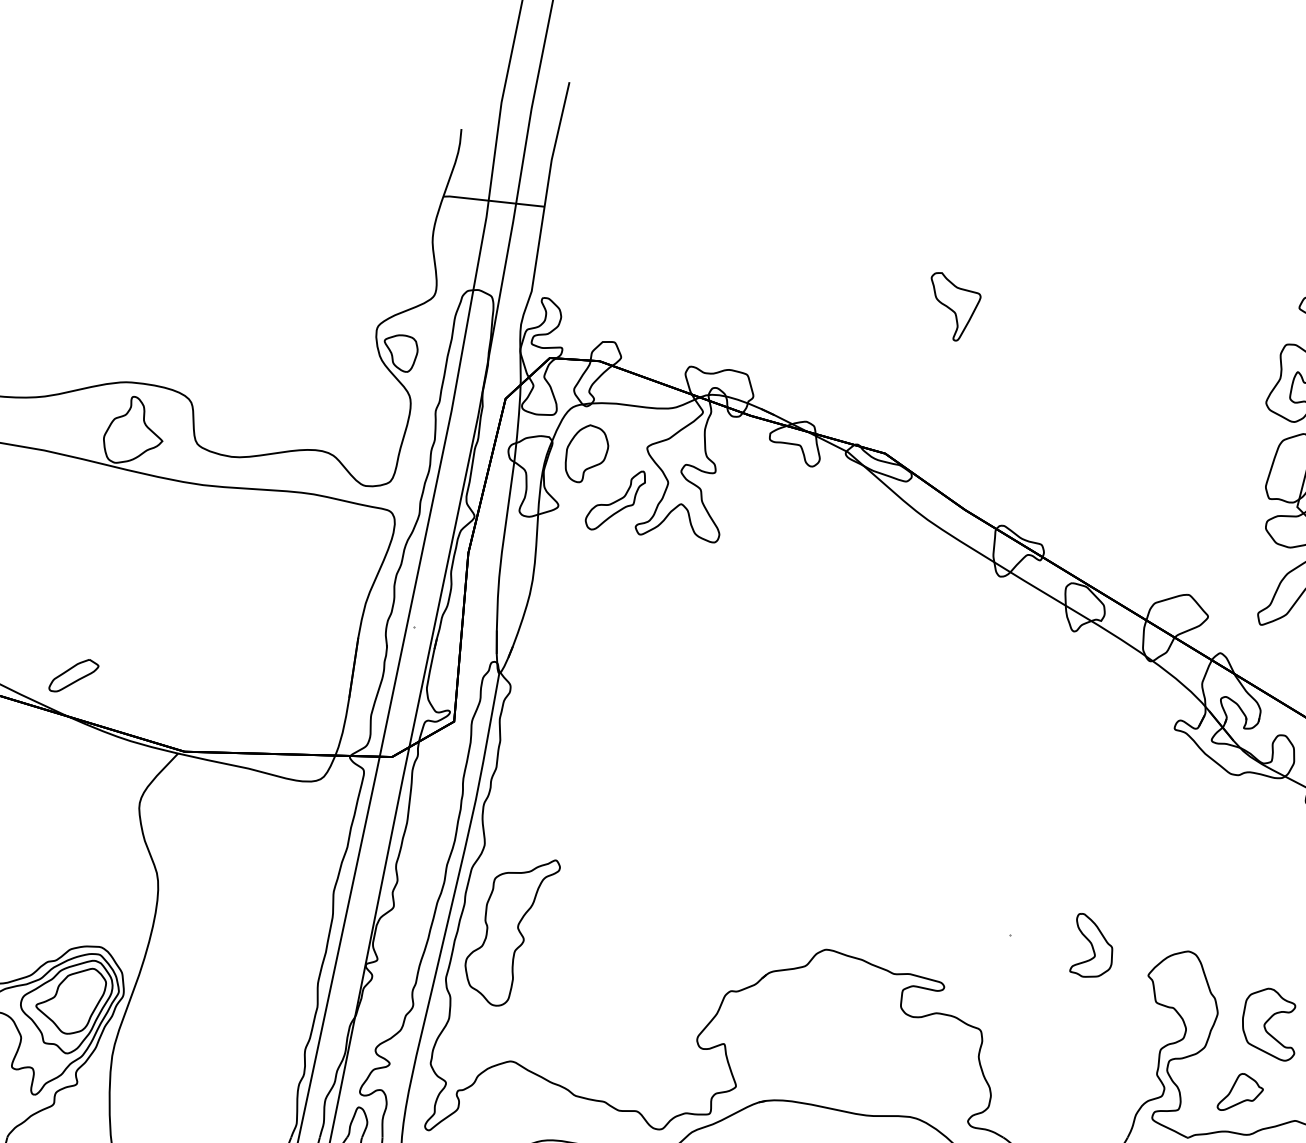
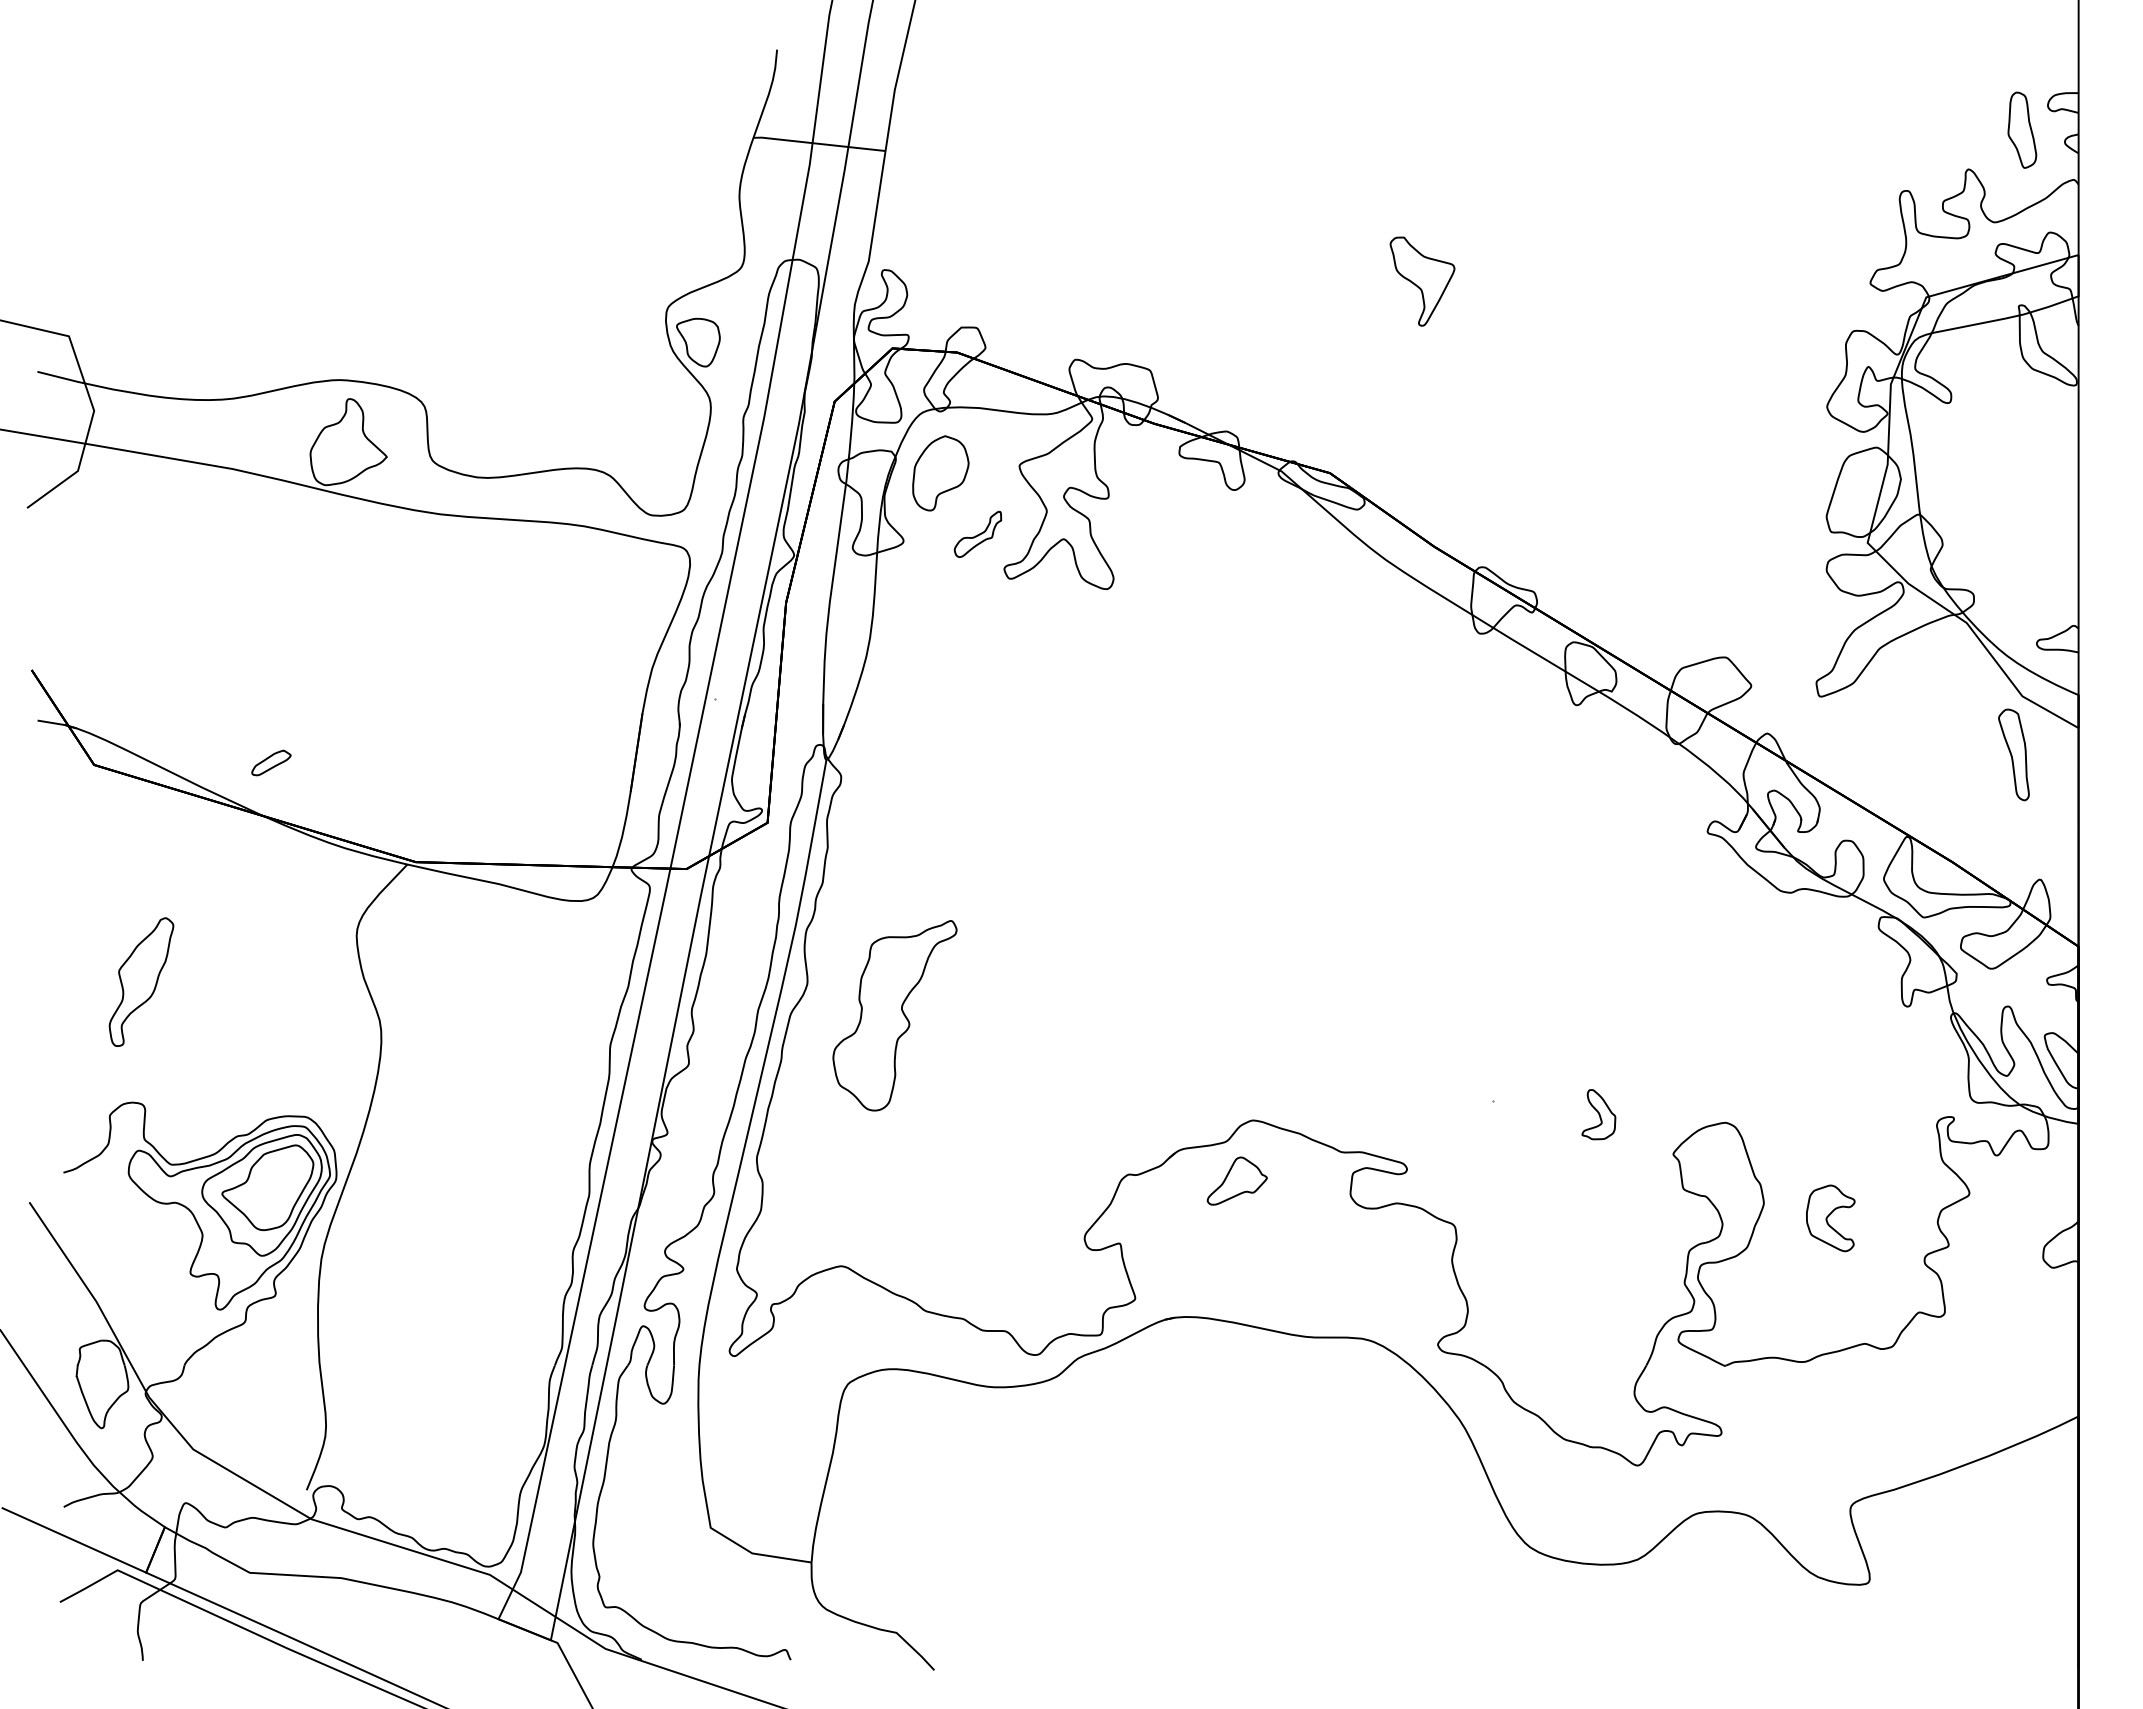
part: (615, 500) -> (977, 534), size x0.6
part: (73, 675) -> (271, 762), size x0.6
part: (512, 932) -> (894, 1015), moved
part: (1091, 945) -> (1598, 1114), size x0.6
part: (1268, 1024) -> (1830, 1218), size x0.7
part: (1239, 1091) -> (1236, 1180), moved

